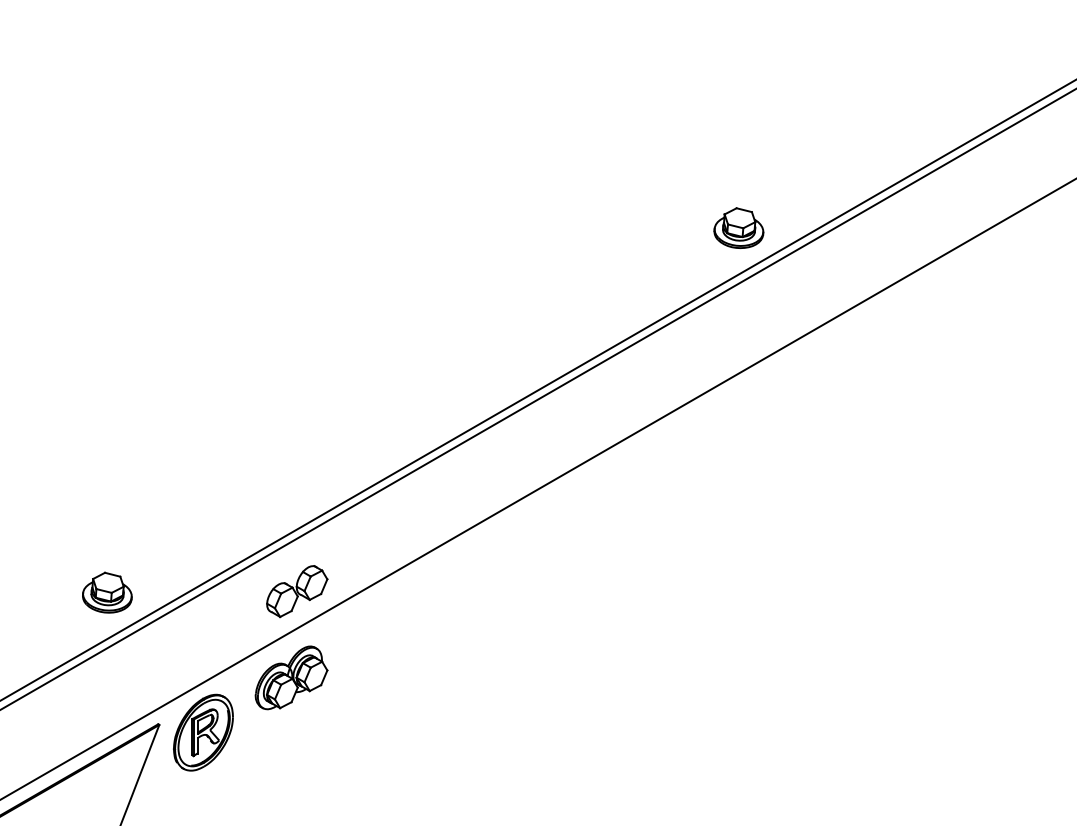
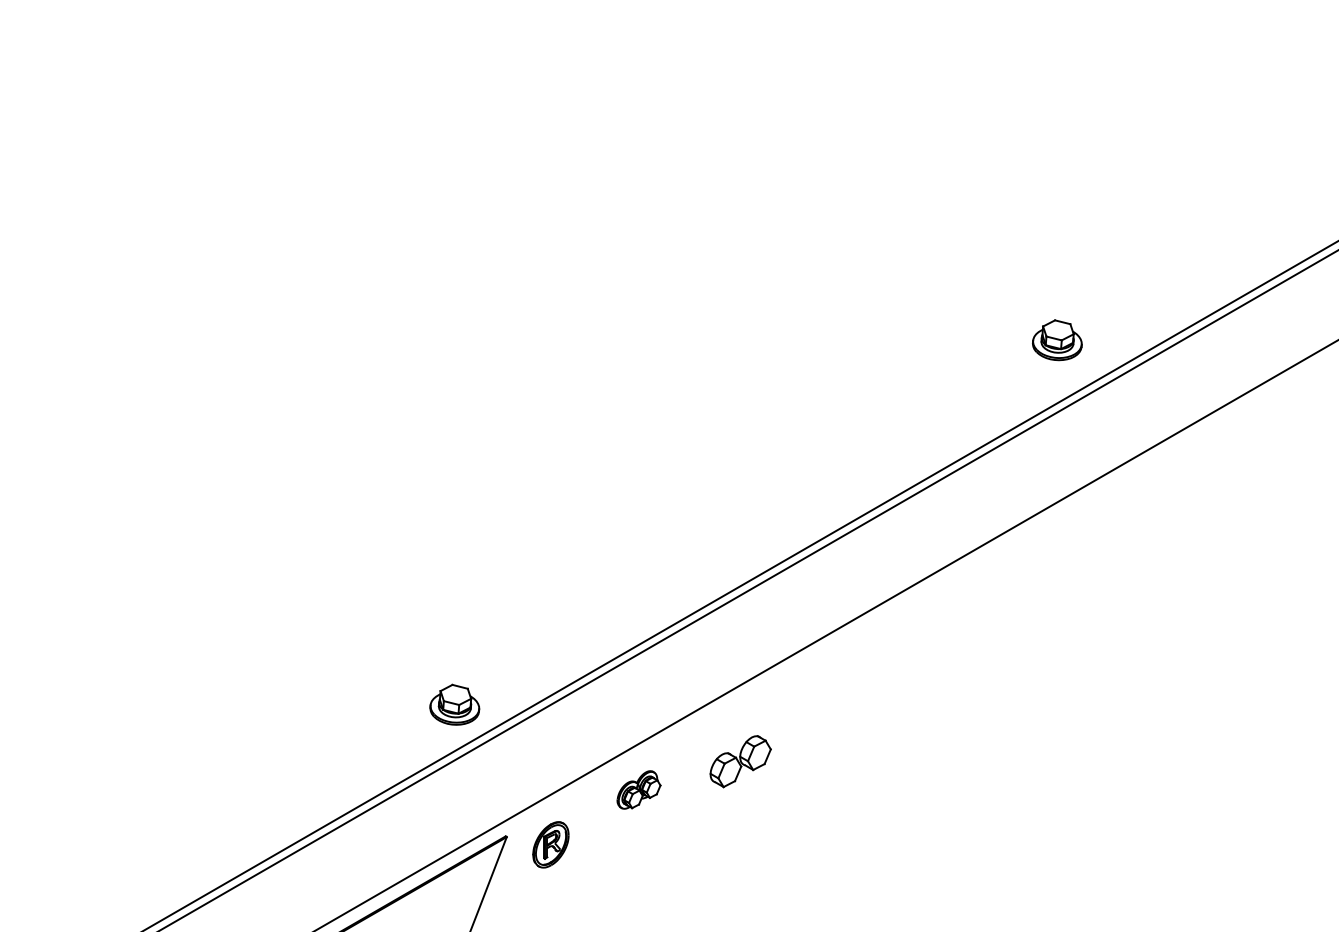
part: (739, 228) -> (1057, 340), moved
part: (297, 591) -> (740, 761), moved
part: (291, 677) -> (638, 789), size x0.6
part: (203, 732) -> (550, 844), size x0.6

